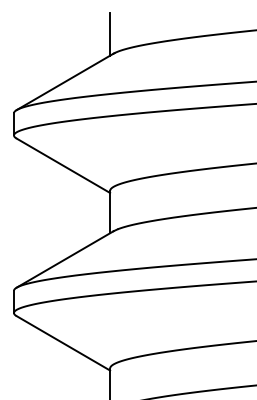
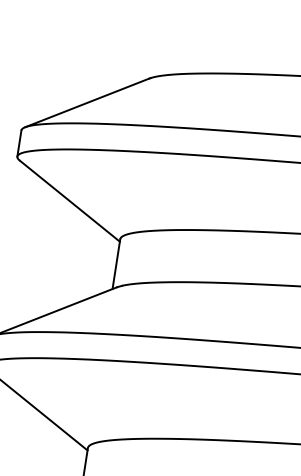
line: (110, 34) -> (149, 55), removed

